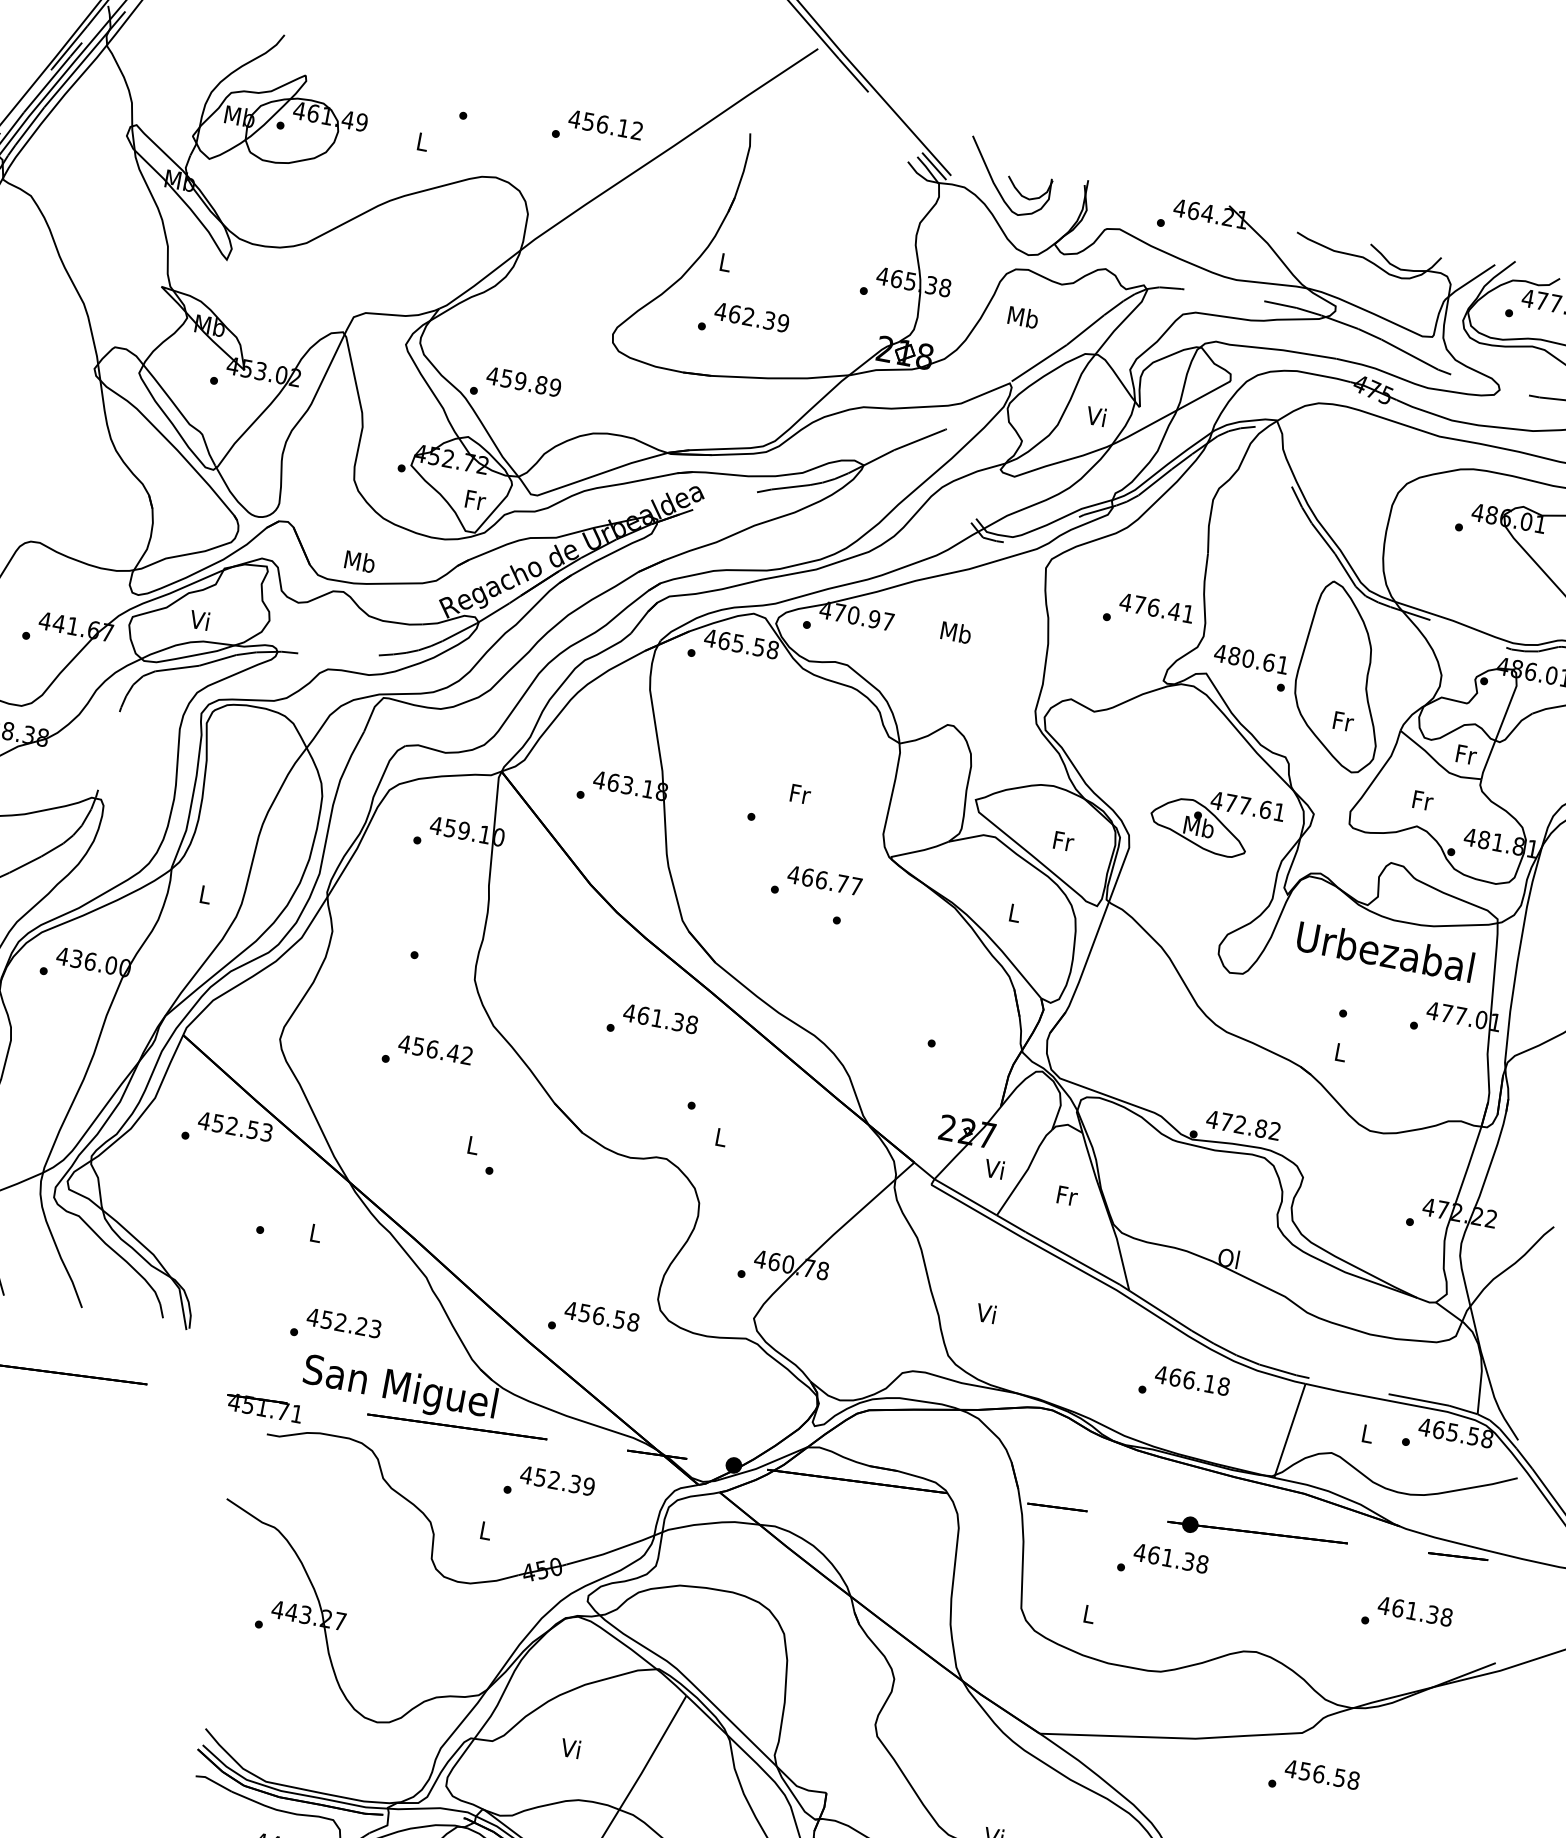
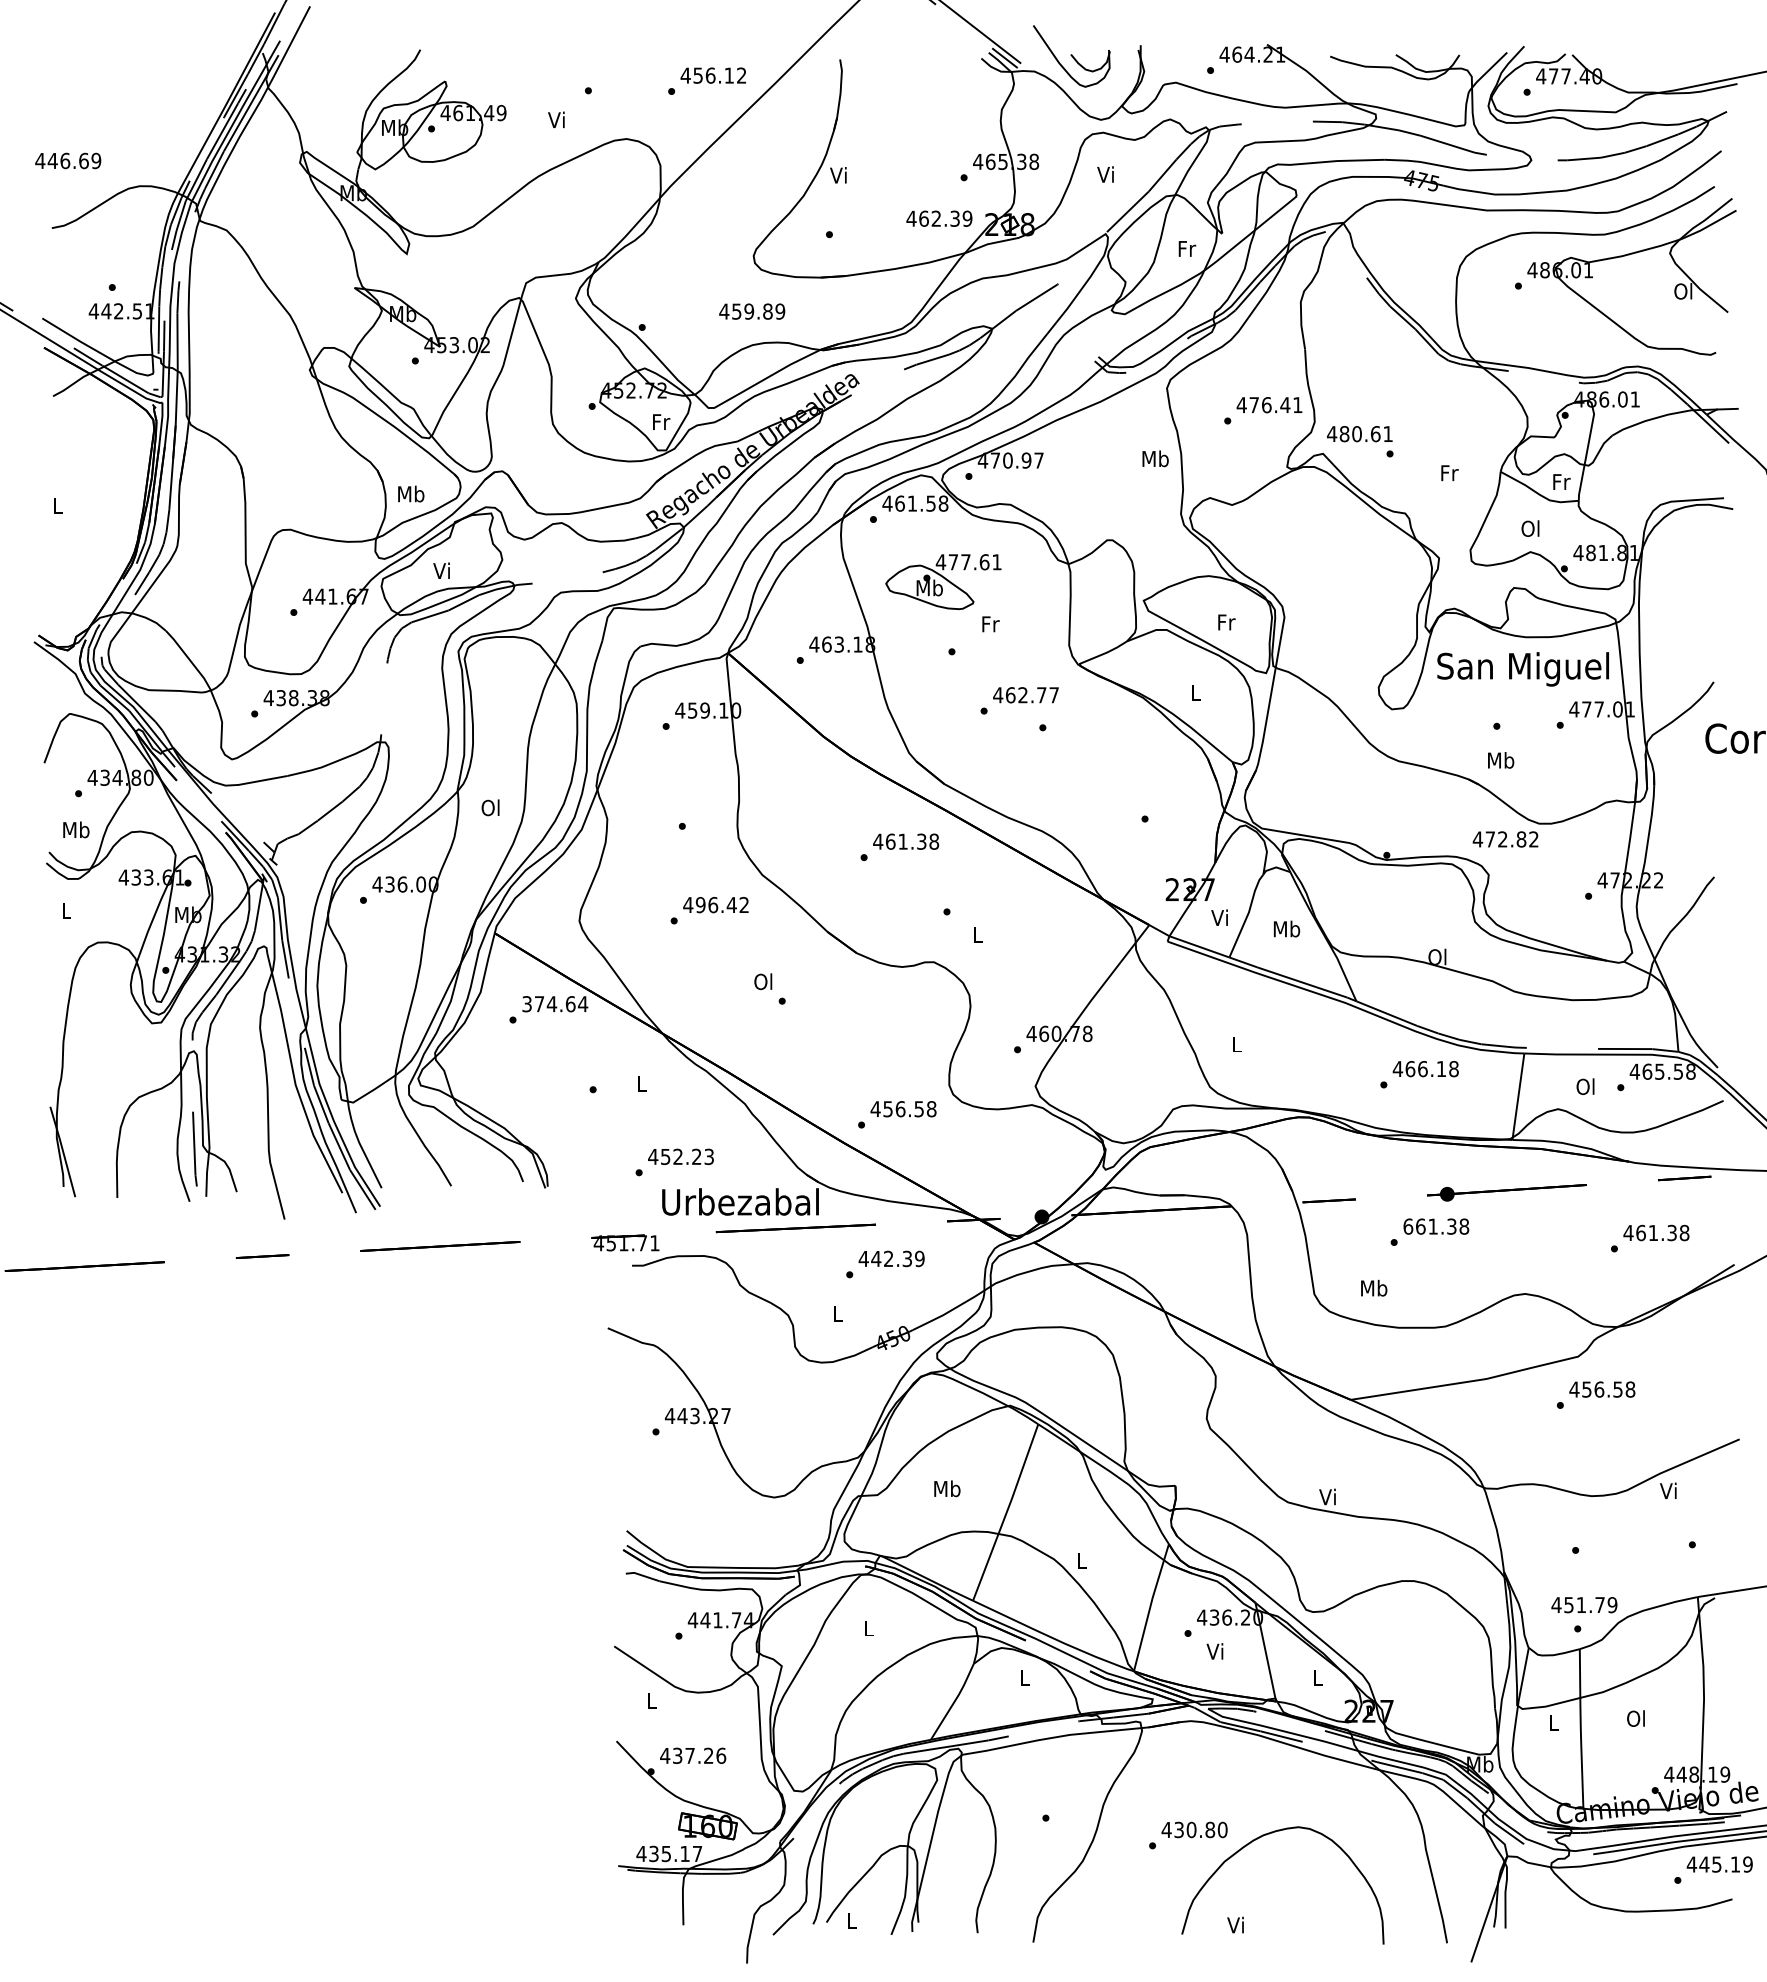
text: (421, 141) -> (556, 119), L -> Vi
text: (724, 262) -> (838, 175), L -> Vi
text: (752, 317) -> (939, 218), moved
text: (1023, 317) -> (1106, 174), Mb -> Vi
text: (524, 381) -> (752, 311), moved
text: (1096, 416) -> (1186, 248), Vi -> Fr
text: (360, 561) -> (411, 493), moved
text: (956, 632) -> (1155, 458), moved
text: (737, 643) -> (911, 503), 465.58 -> 461.58
part: (1342, 676) -> (1441, 434), removed
text: (1421, 800) -> (1530, 528), Fr -> Ol
part: (1215, 822) -> (943, 581), moved
text: (822, 880) -> (1023, 695), 466.77 -> 462.77
text: (204, 894) -> (490, 807), L -> Ol
text: (1383, 955) -> (1522, 669), Urbezabal -> San Miguel
text: (418, 1046) -> (700, 904), 456.42 -> 496.42
text: (1341, 1052) -> (1501, 760), L -> Mb
text: (1243, 1125) -> (1505, 839), moved
text: (234, 1127) -> (554, 1004), 452.53 -> 374.64
text: (472, 1144) -> (763, 981), L -> Ol
text: (1066, 1194) -> (1286, 928), Fr -> Mb
text: (985, 1312) -> (1235, 1043), Vi -> L
text: (400, 1389) -> (740, 1205), San Miguel -> Urbezabal
text: (1366, 1433) -> (1585, 1086), L -> Ol
text: (540, 1478) -> (876, 1259), 452.39 -> 442.39
text: (1140, 1552) -> (1408, 1226), 461.38 -> 661.38
text: (1089, 1613) -> (1374, 1287), L -> Mb
text: (571, 1748) -> (947, 1488), Vi -> Mb

